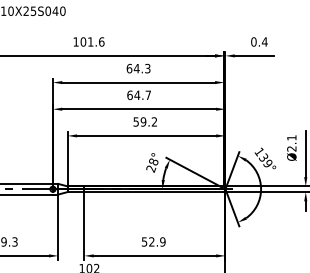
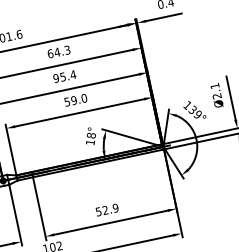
text: (139, 95) -> (65, 76), 64.7 -> 95.4
text: (154, 121) -> (84, 97), 59.2 -> 59.0
text: (150, 168) -> (89, 142), 28° -> 18°

